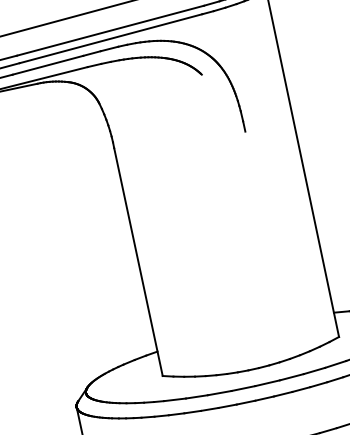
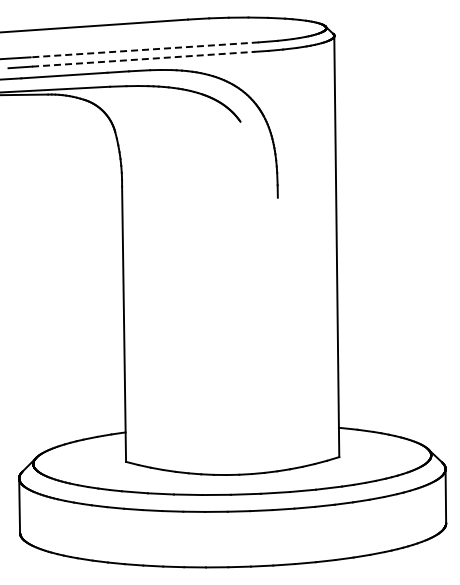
line: (110, 30) -> (144, 49), solid -> dashed
line: (111, 38) -> (143, 59), solid -> dashed

